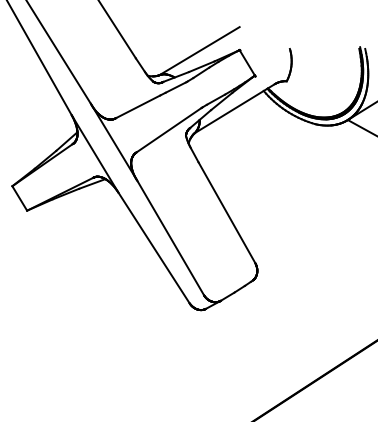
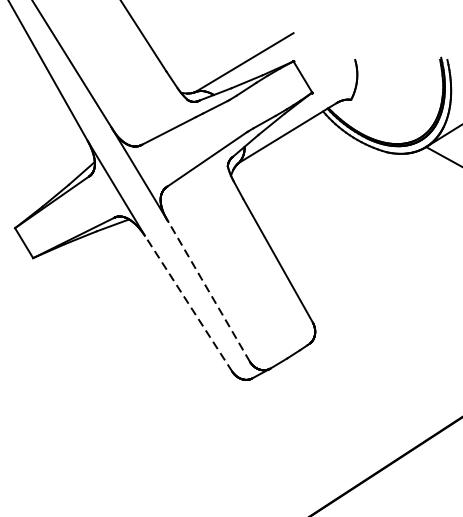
line: (170, 237) -> (208, 290), solid -> dashed
line: (153, 247) -> (188, 303), solid -> dashed

